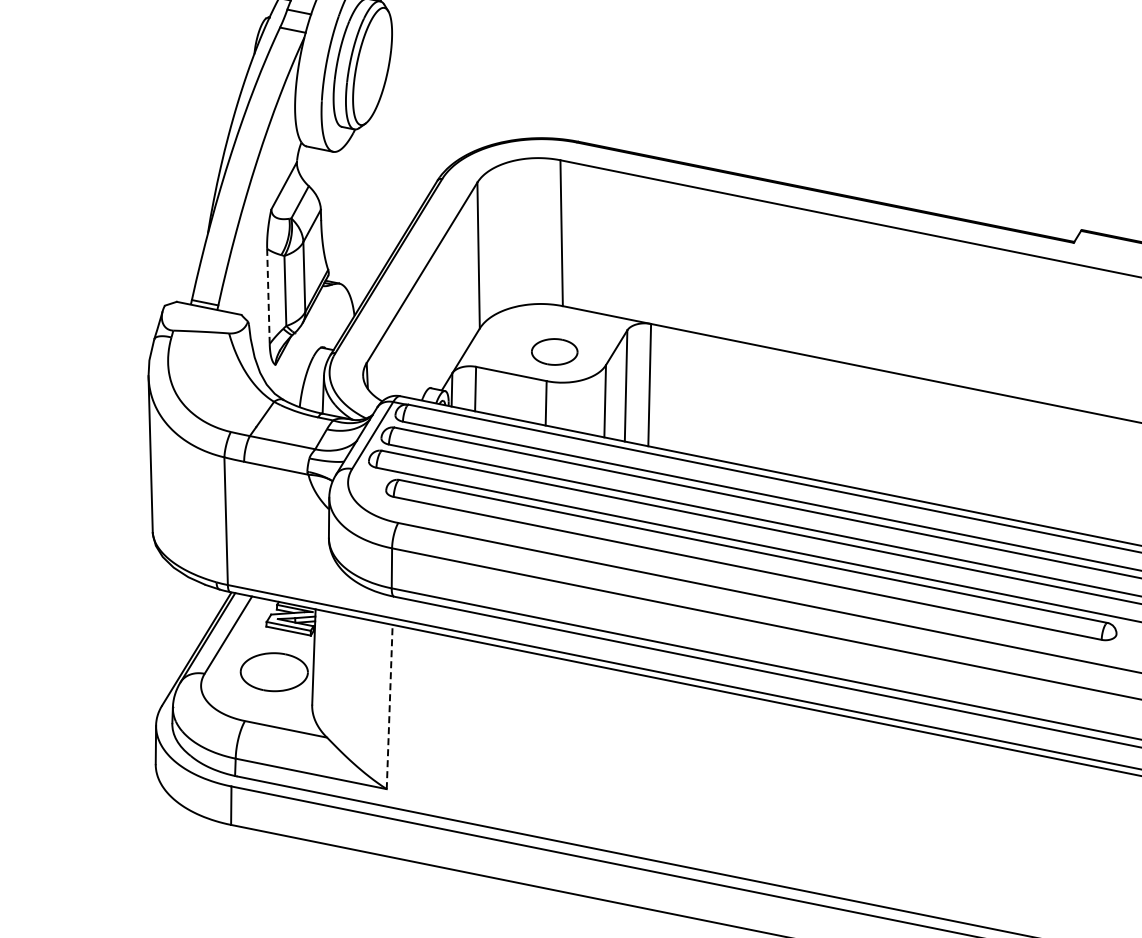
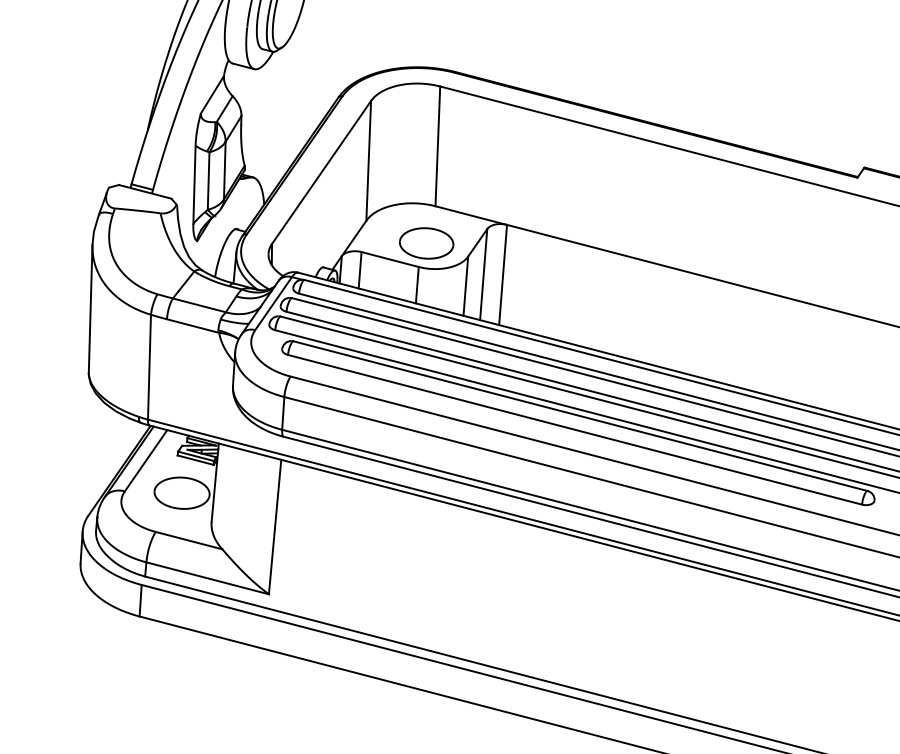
line: (268, 296) -> (194, 184), dashed -> solid
part: (554, 351) -> (426, 243), size x1.43
line: (389, 706) -> (274, 526), dashed -> solid

